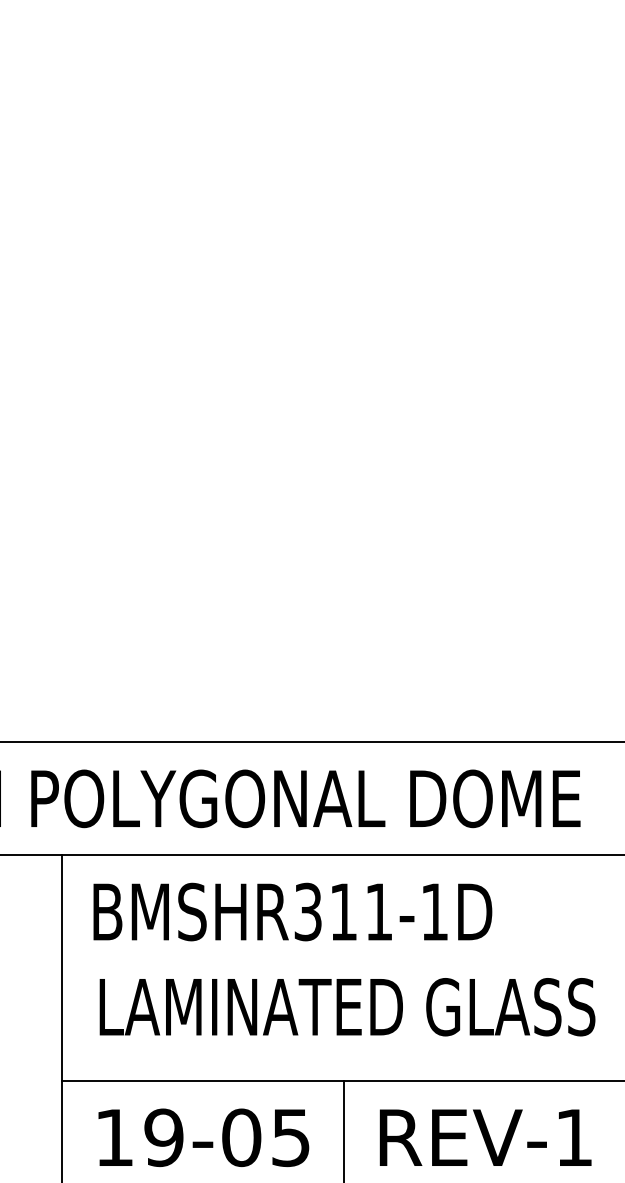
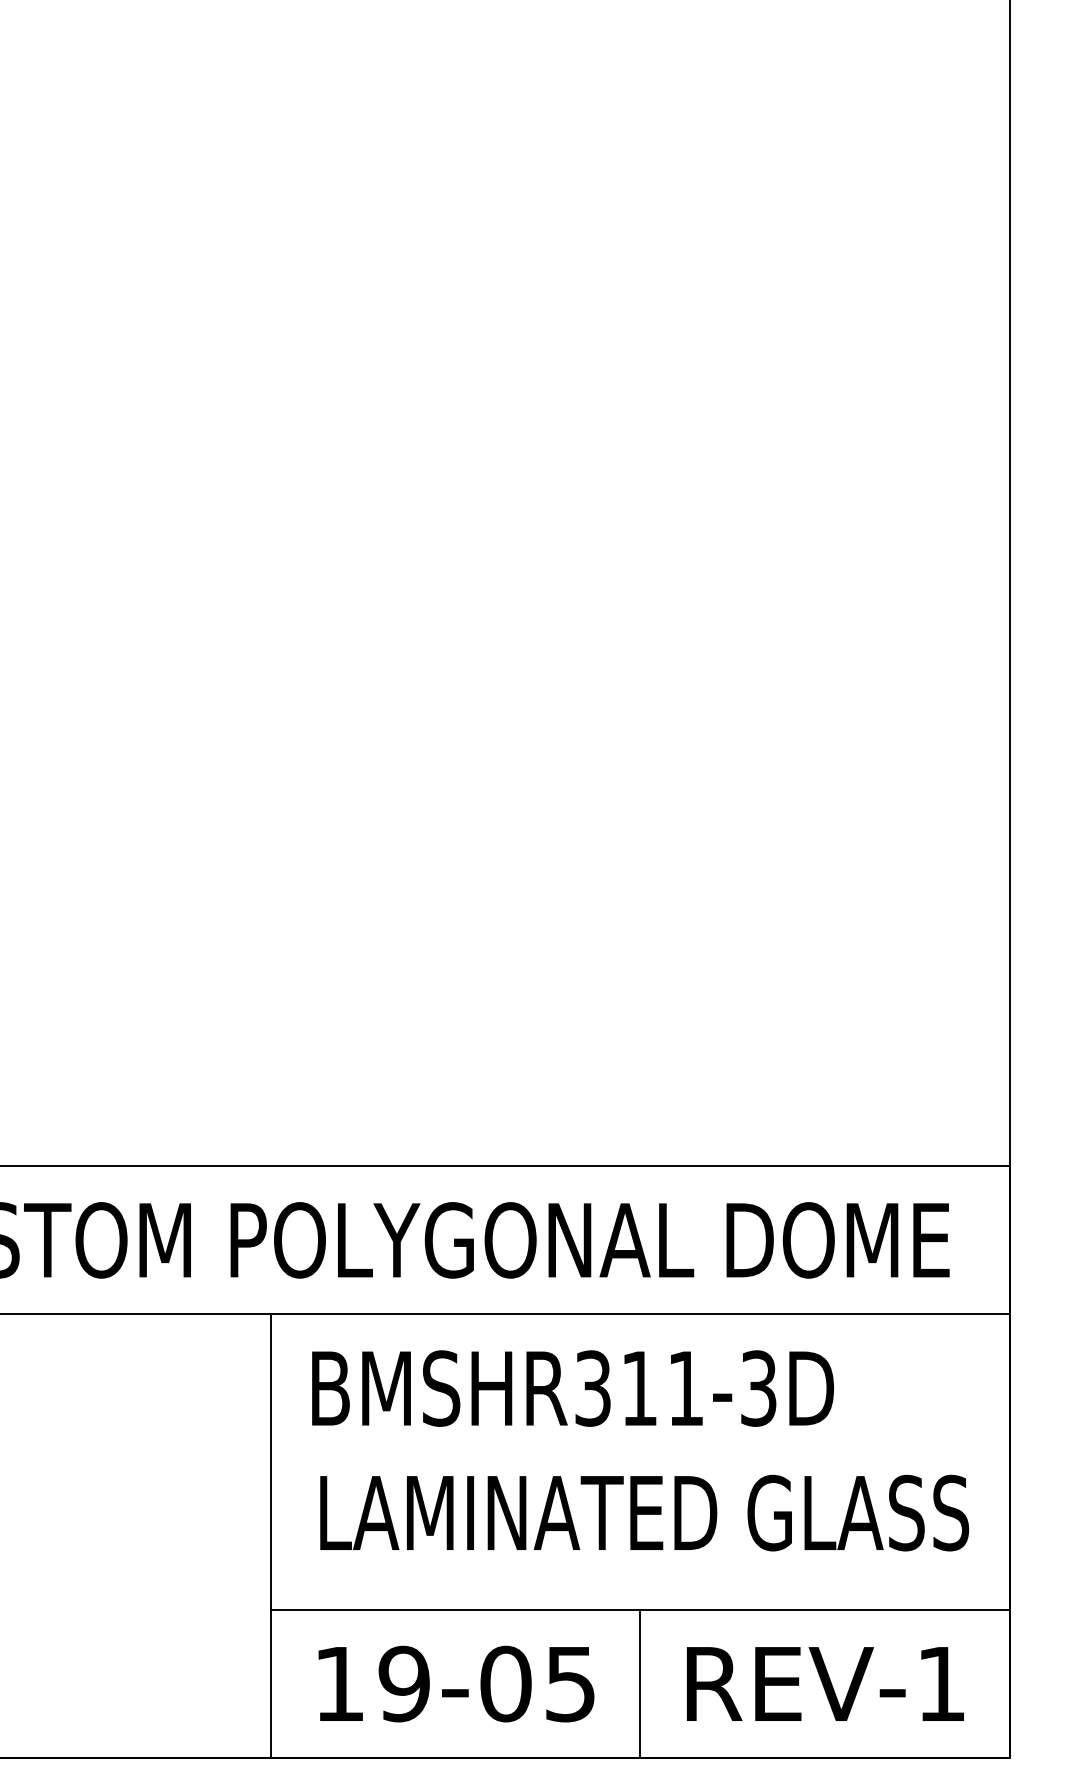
text: (434, 912) -> (758, 1388), BMSHR311-1D -> BMSHR311-3D

